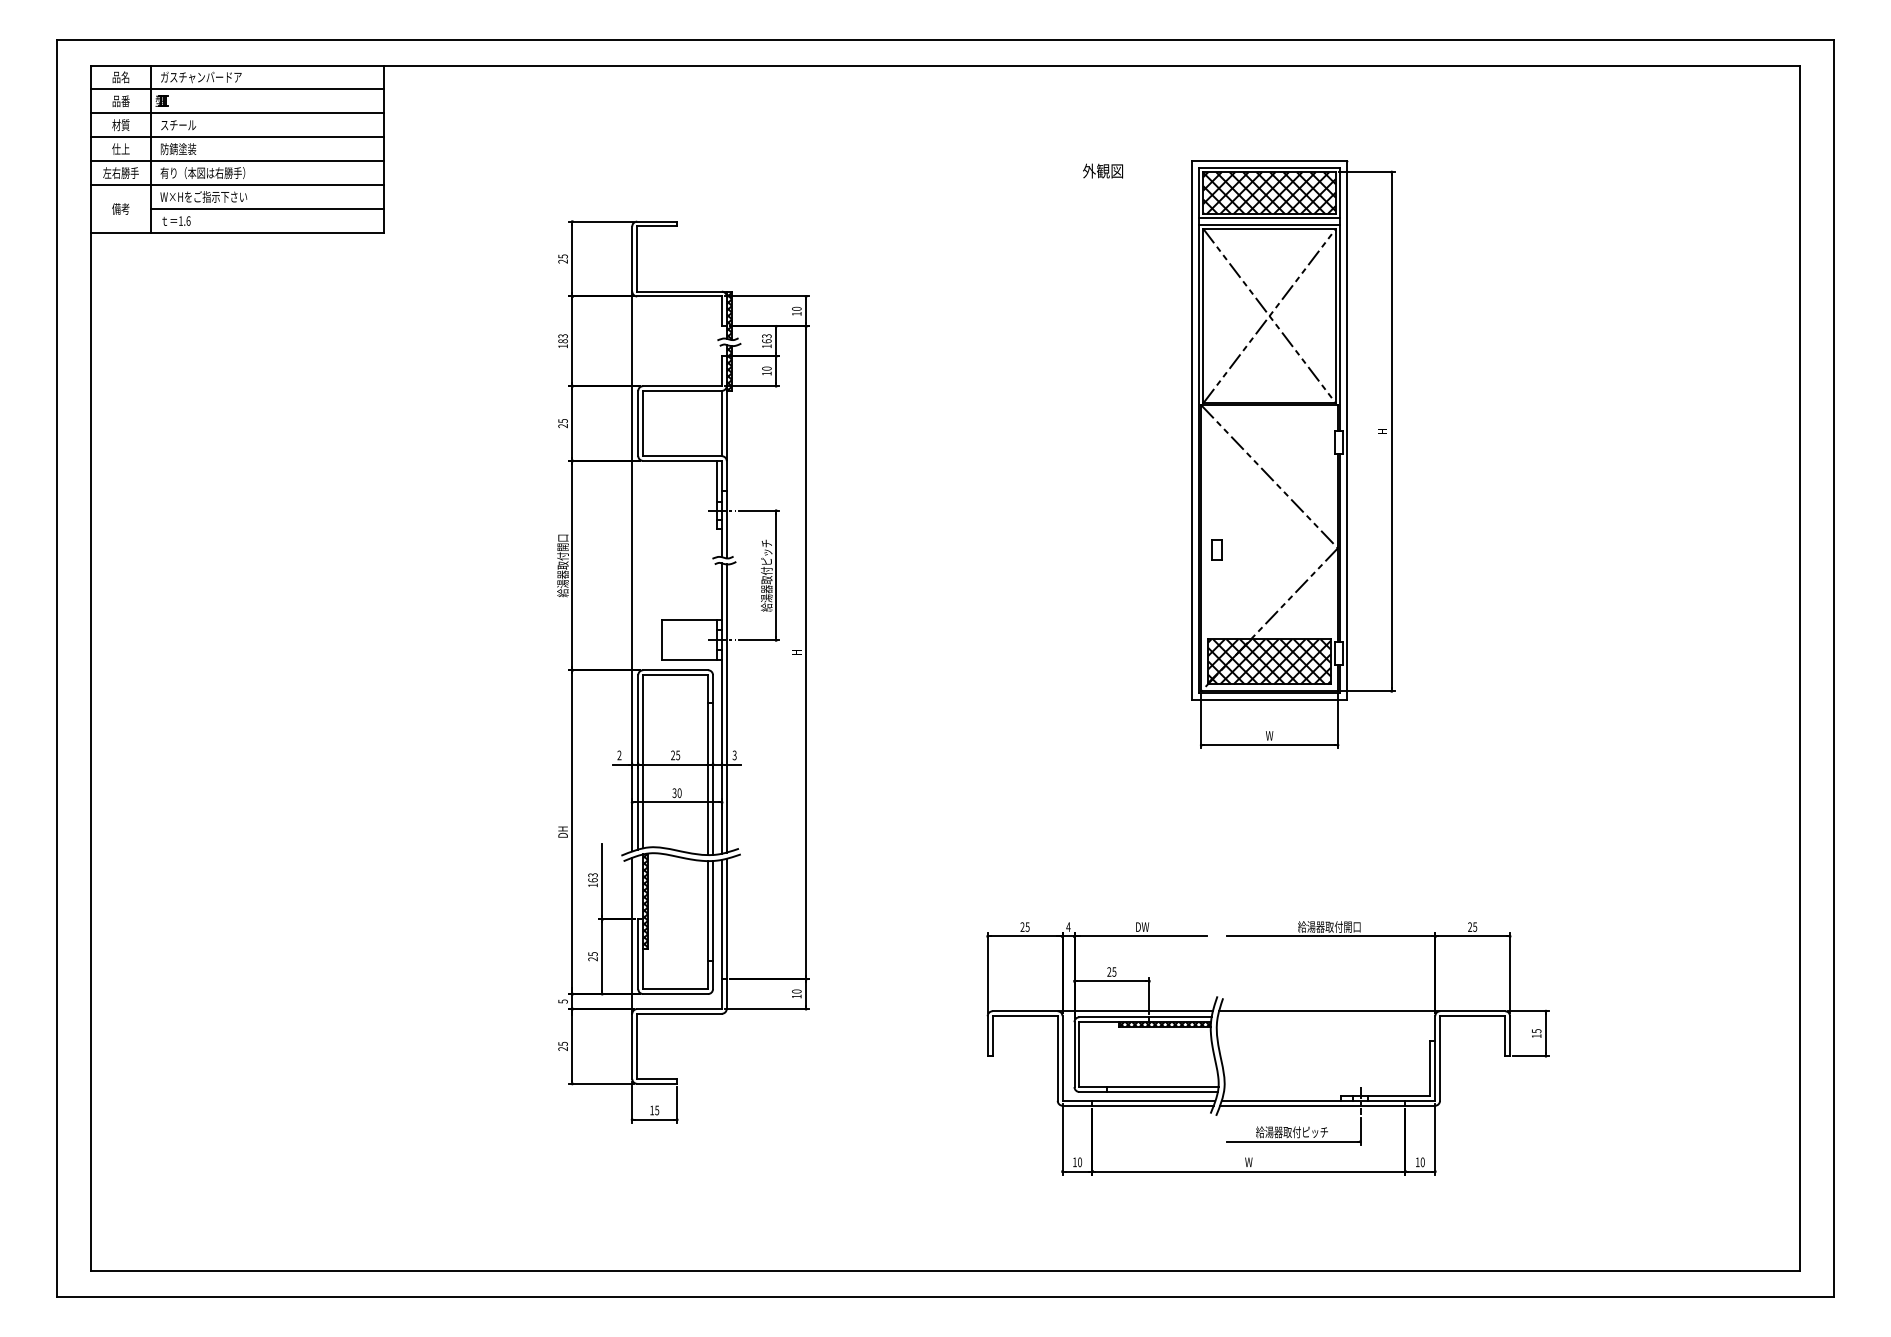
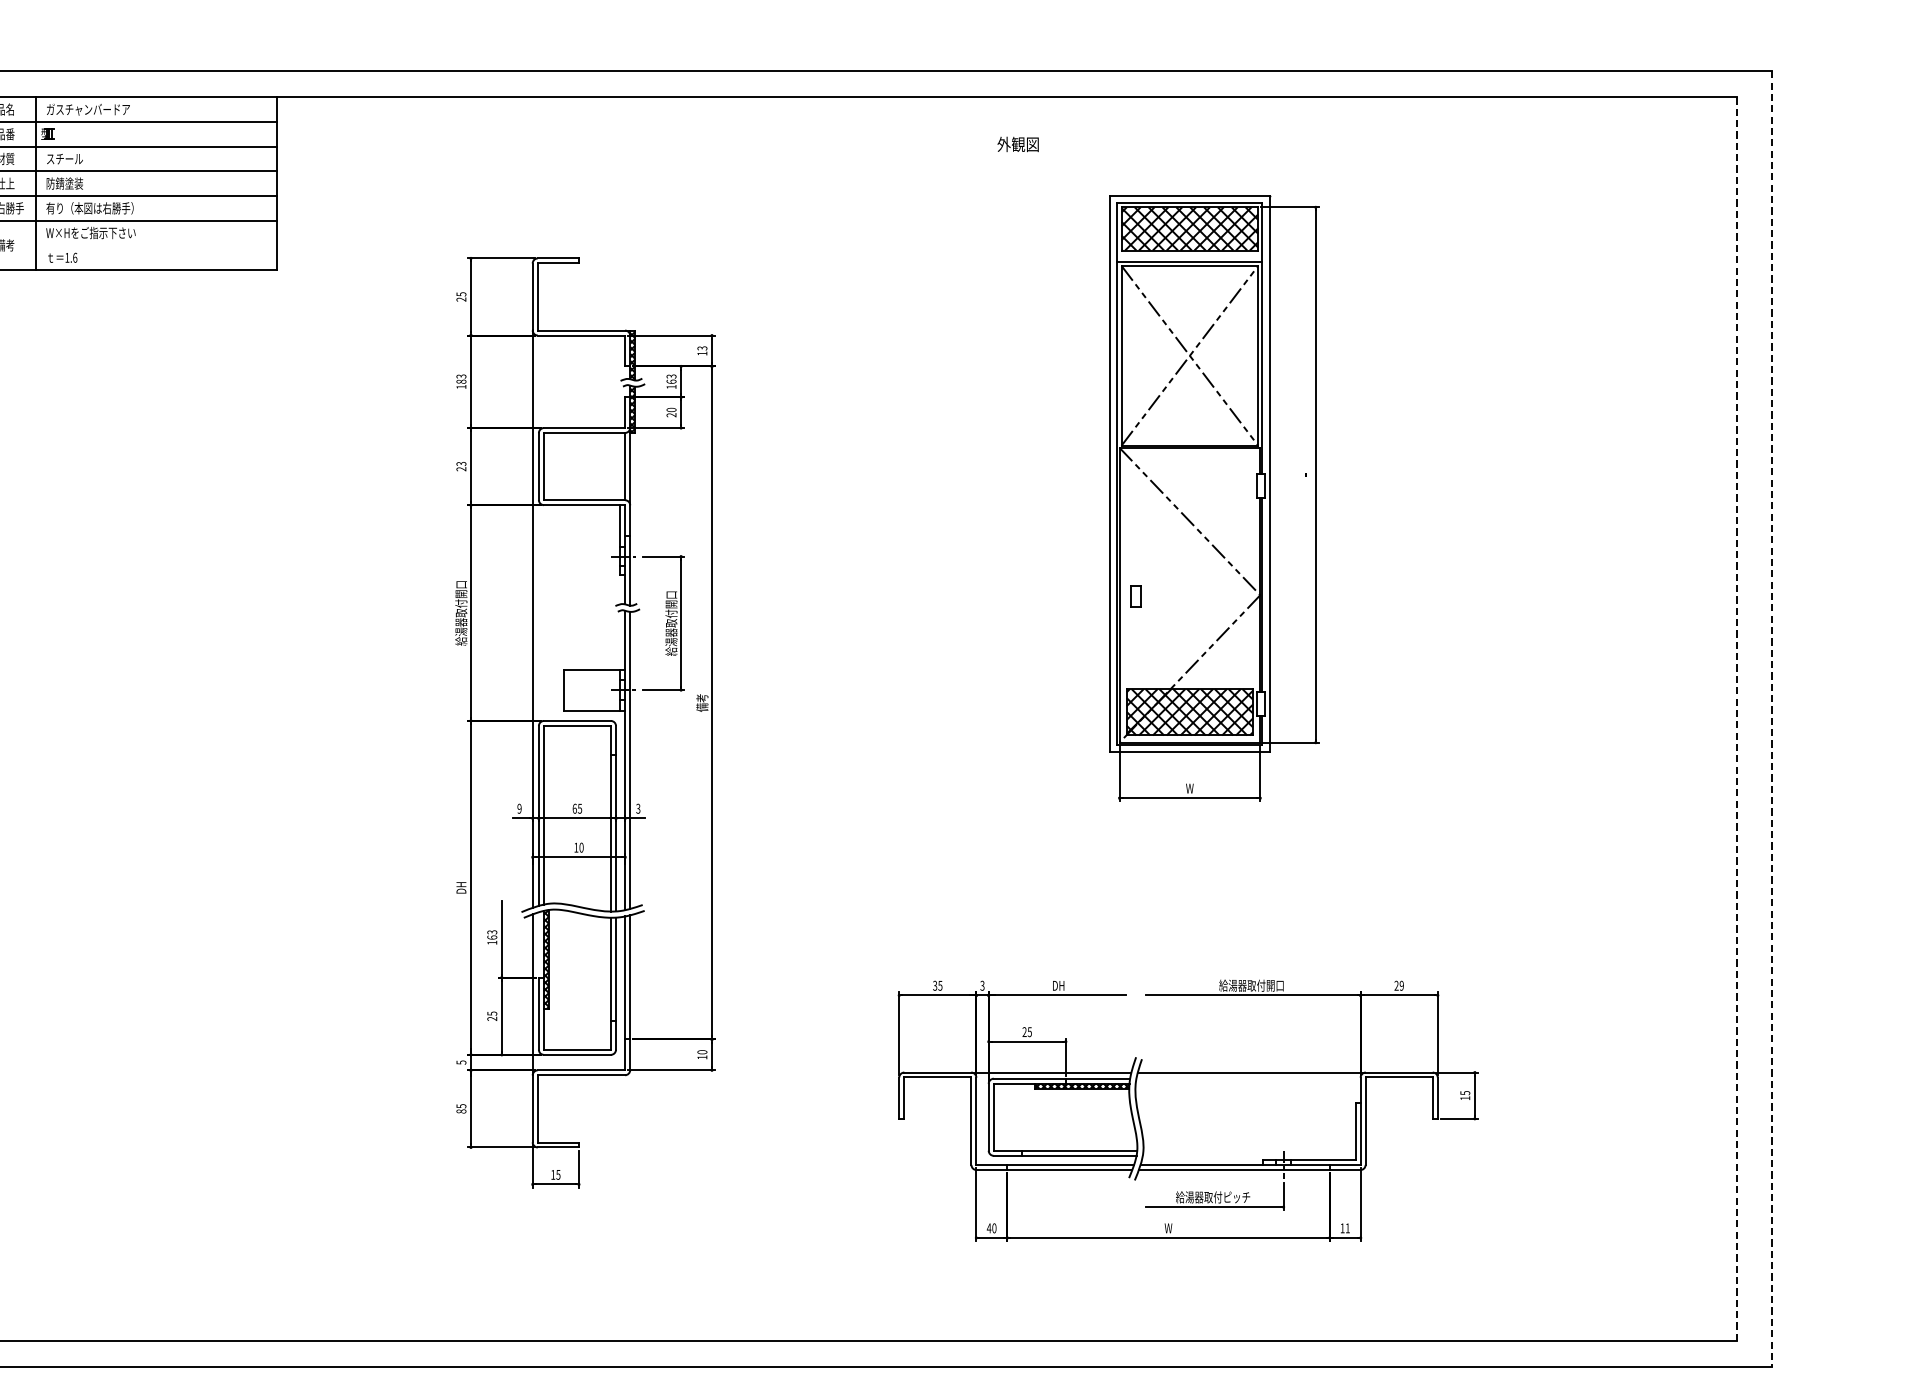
text: (1102, 170) -> (1017, 143), moved
line: (267, 209) -> (156, 245), removed
line: (1269, 217) -> (1189, 254), removed
text: (796, 308) -> (702, 347), 10 -> 13
text: (766, 373) -> (671, 414), 10 -> 20
text: (562, 420) -> (460, 463), 25 -> 23
text: (766, 575) -> (671, 623), 給湯器取付ピッチ -> 給湯器取付開口
text: (796, 652) -> (702, 702), H -> 備考
line: (1799, 668) -> (1736, 719), solid -> dashed
line: (1834, 668) -> (1772, 719), solid -> dashed
text: (619, 755) -> (519, 808), 2 -> 9
text: (673, 755) -> (575, 808), 25 -> 65
text: (674, 793) -> (576, 848), 30 -> 10
text: (1068, 926) -> (982, 985), 4 -> 3
text: (1142, 926) -> (1058, 985), DW -> DH
text: (1475, 926) -> (1402, 985), 25 -> 29
text: (1022, 927) -> (935, 986), 25 -> 35
text: (562, 1048) -> (460, 1110), 25 -> 85
text: (1074, 1162) -> (988, 1228), 10 -> 40
text: (1422, 1162) -> (1347, 1228), 10 -> 11

